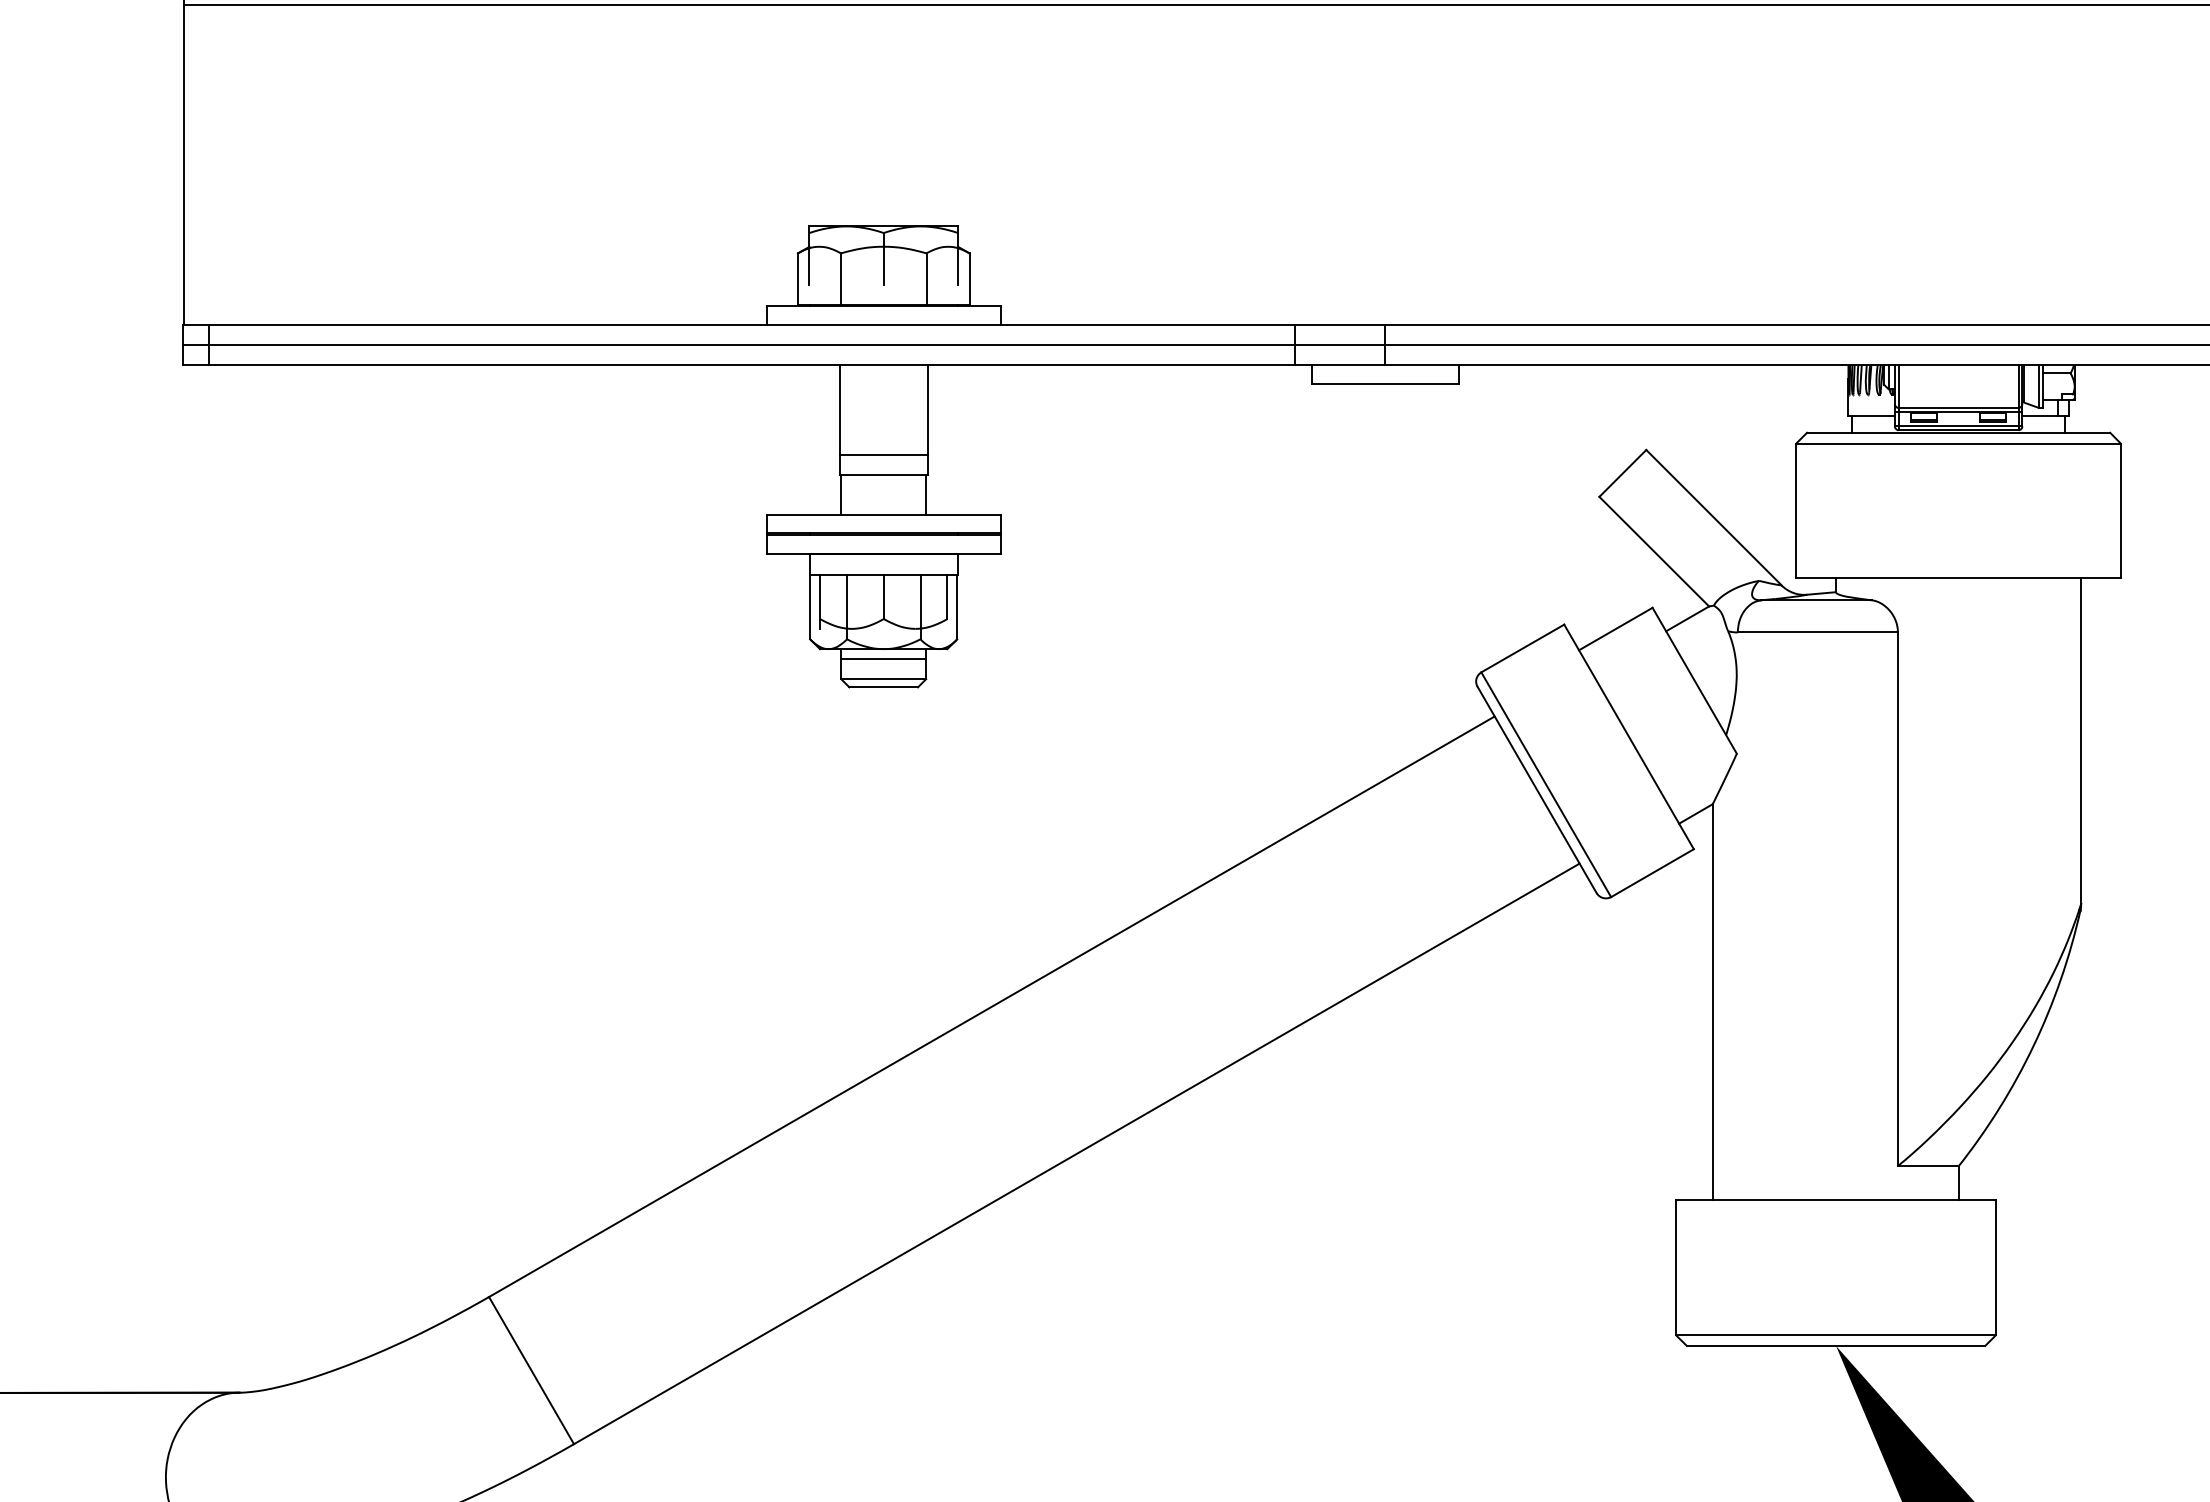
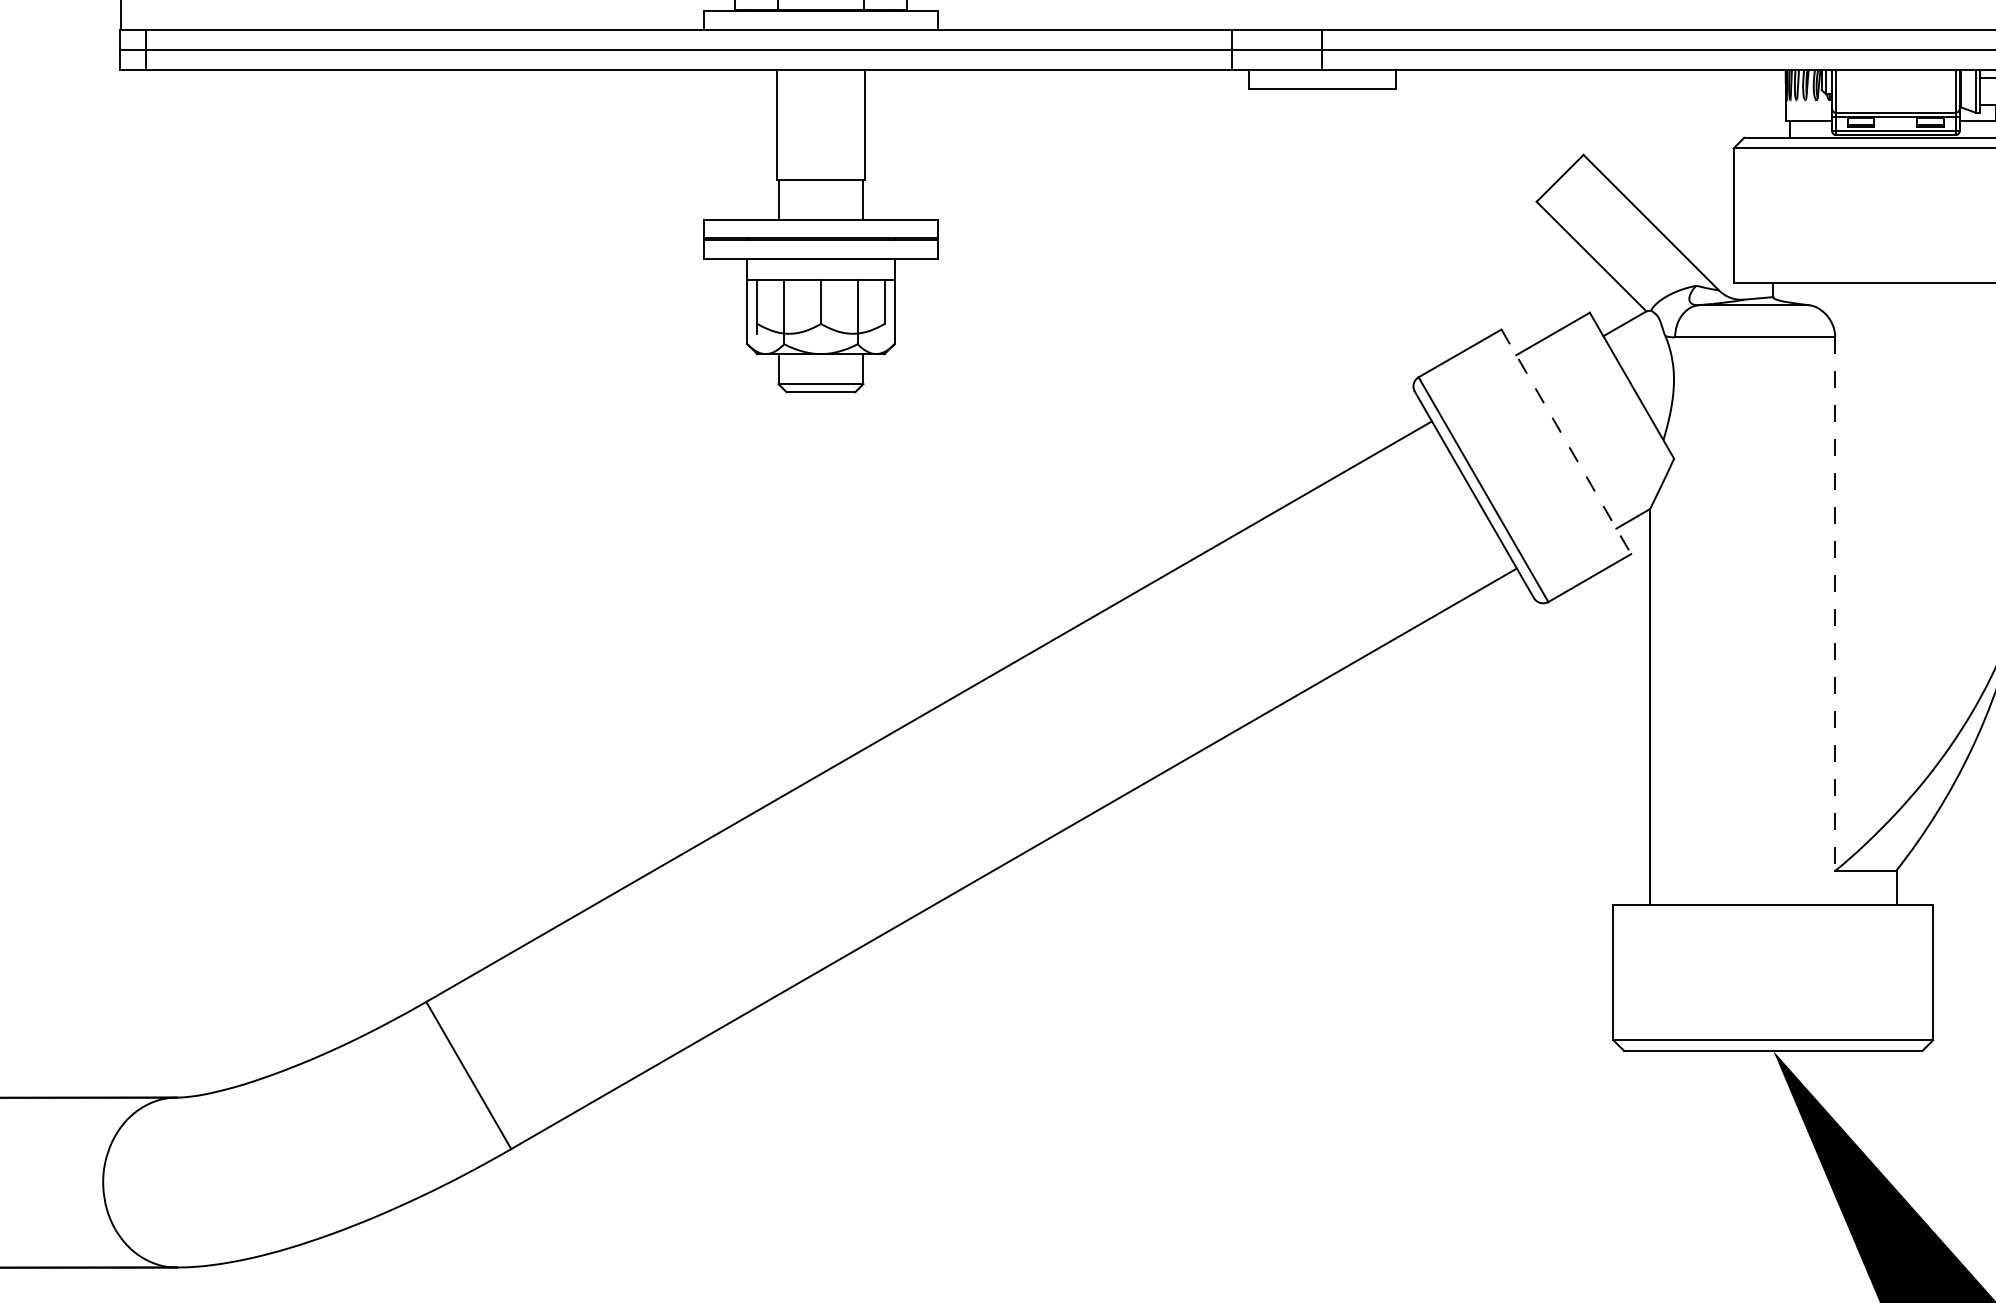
line: (883, 454) -> (820, 159), removed
line: (883, 658) -> (820, 363), removed
line: (1629, 736) -> (1566, 441), solid -> dashed
line: (1897, 899) -> (1834, 604), solid -> dashed

